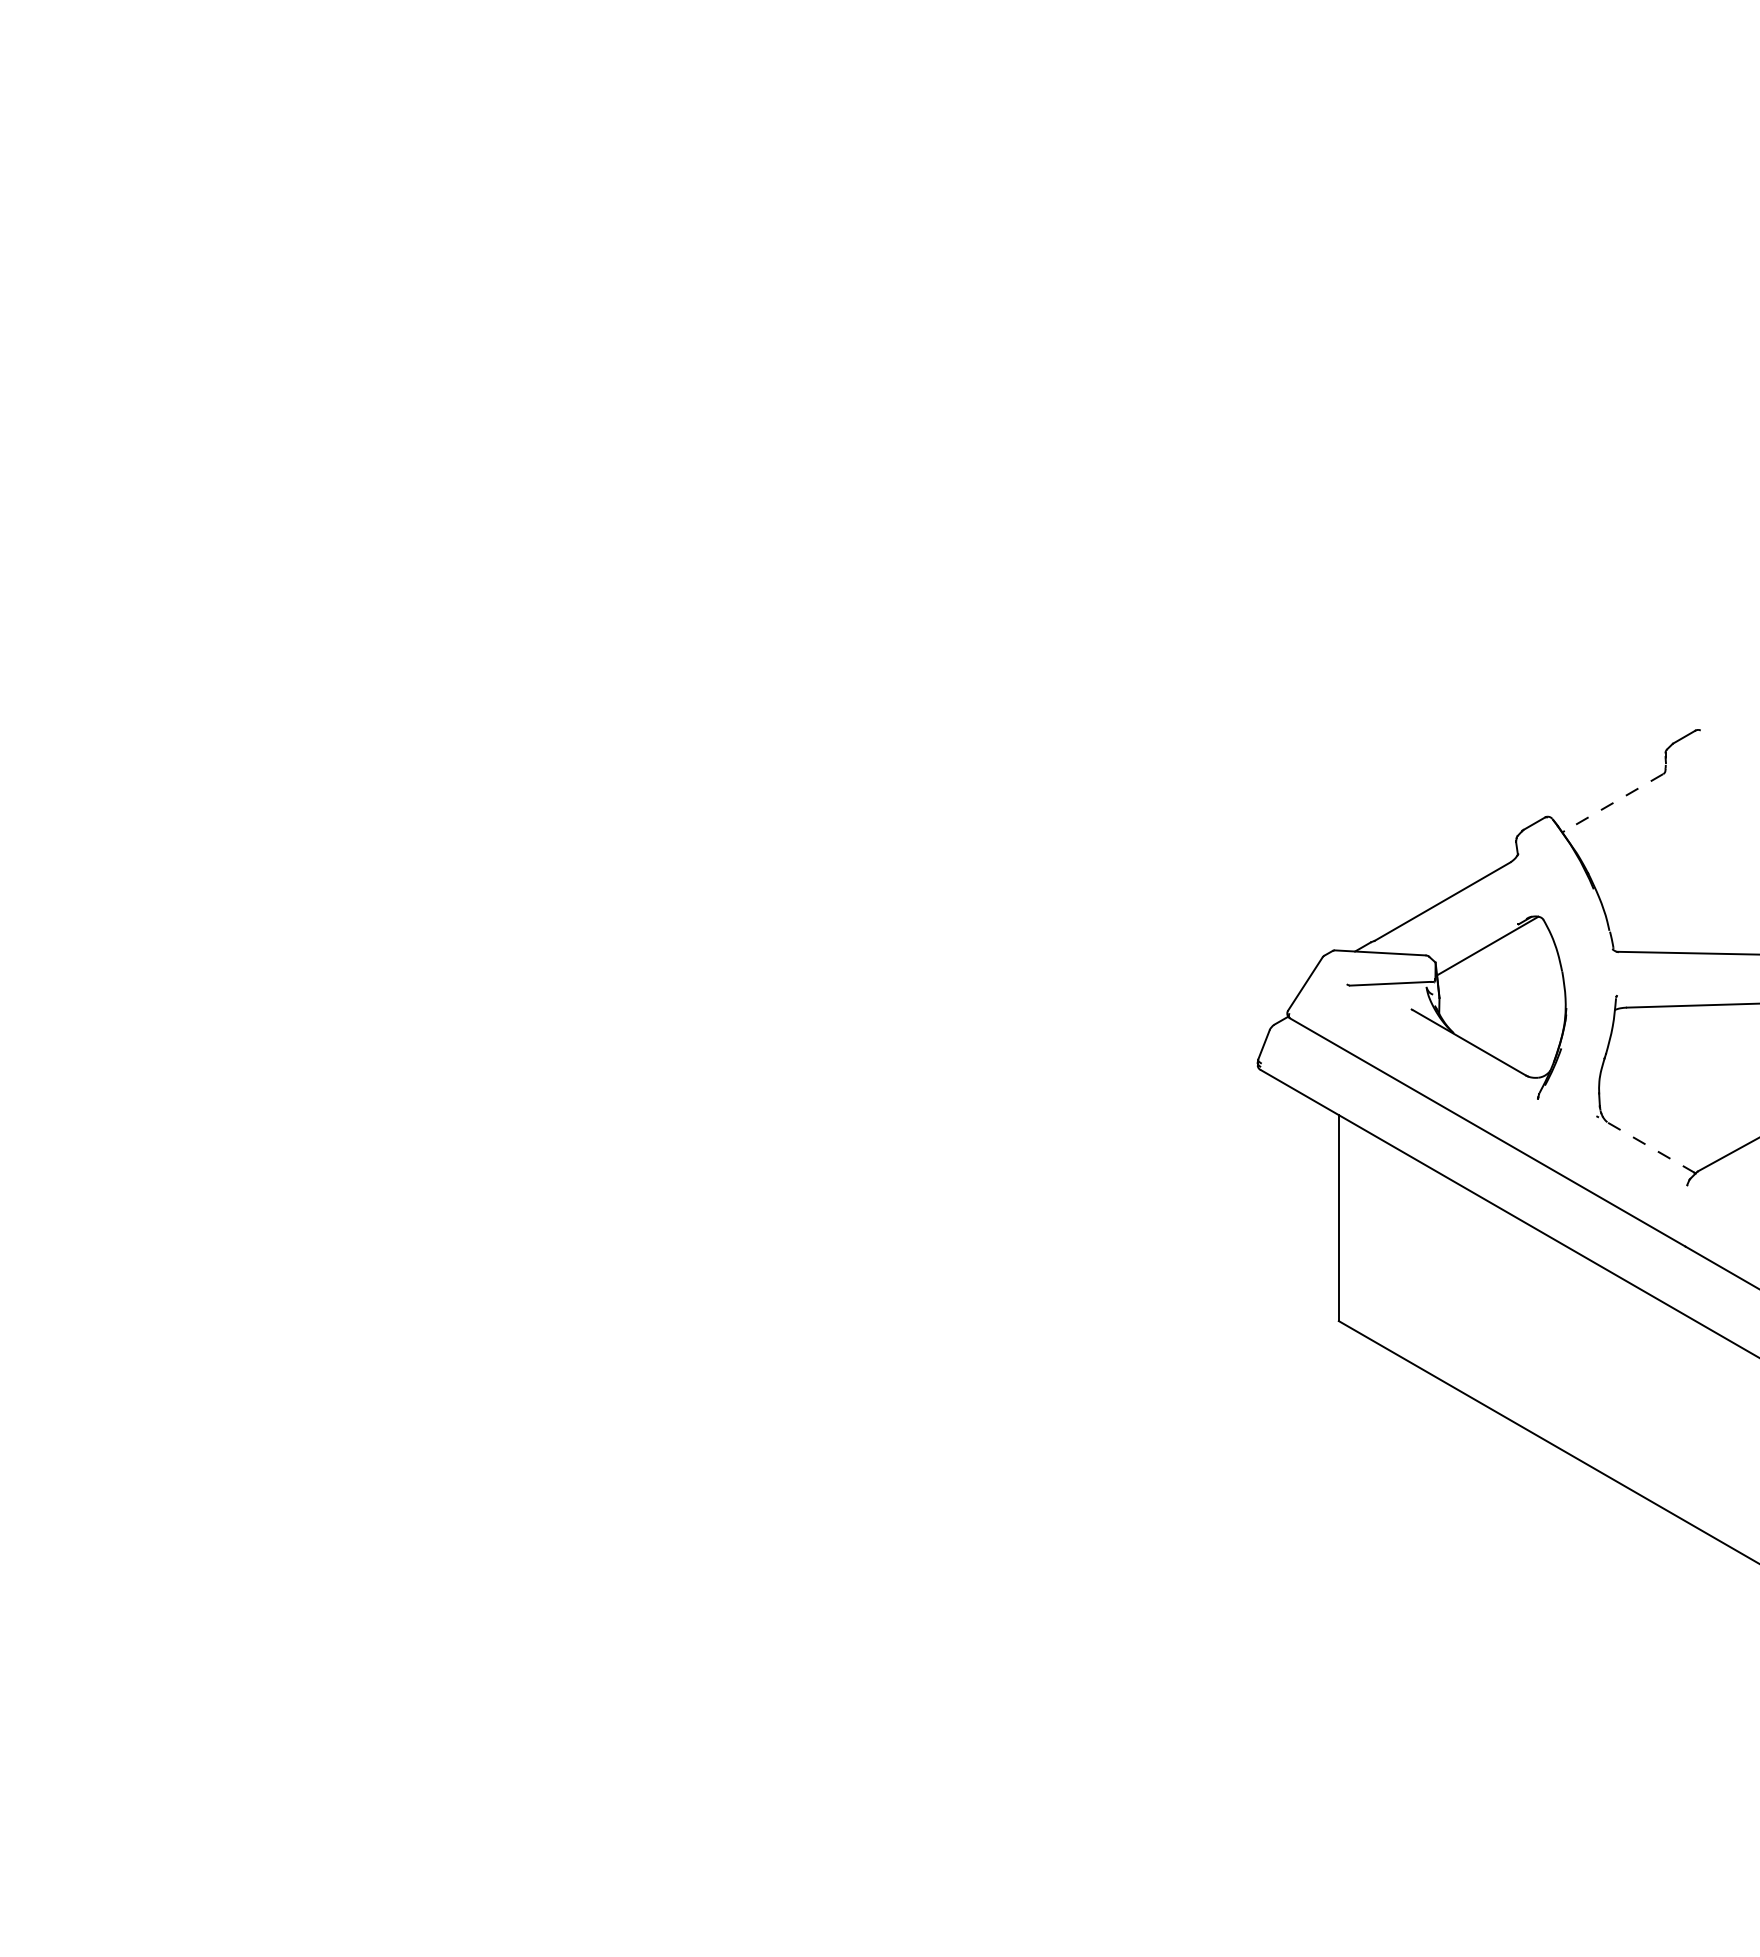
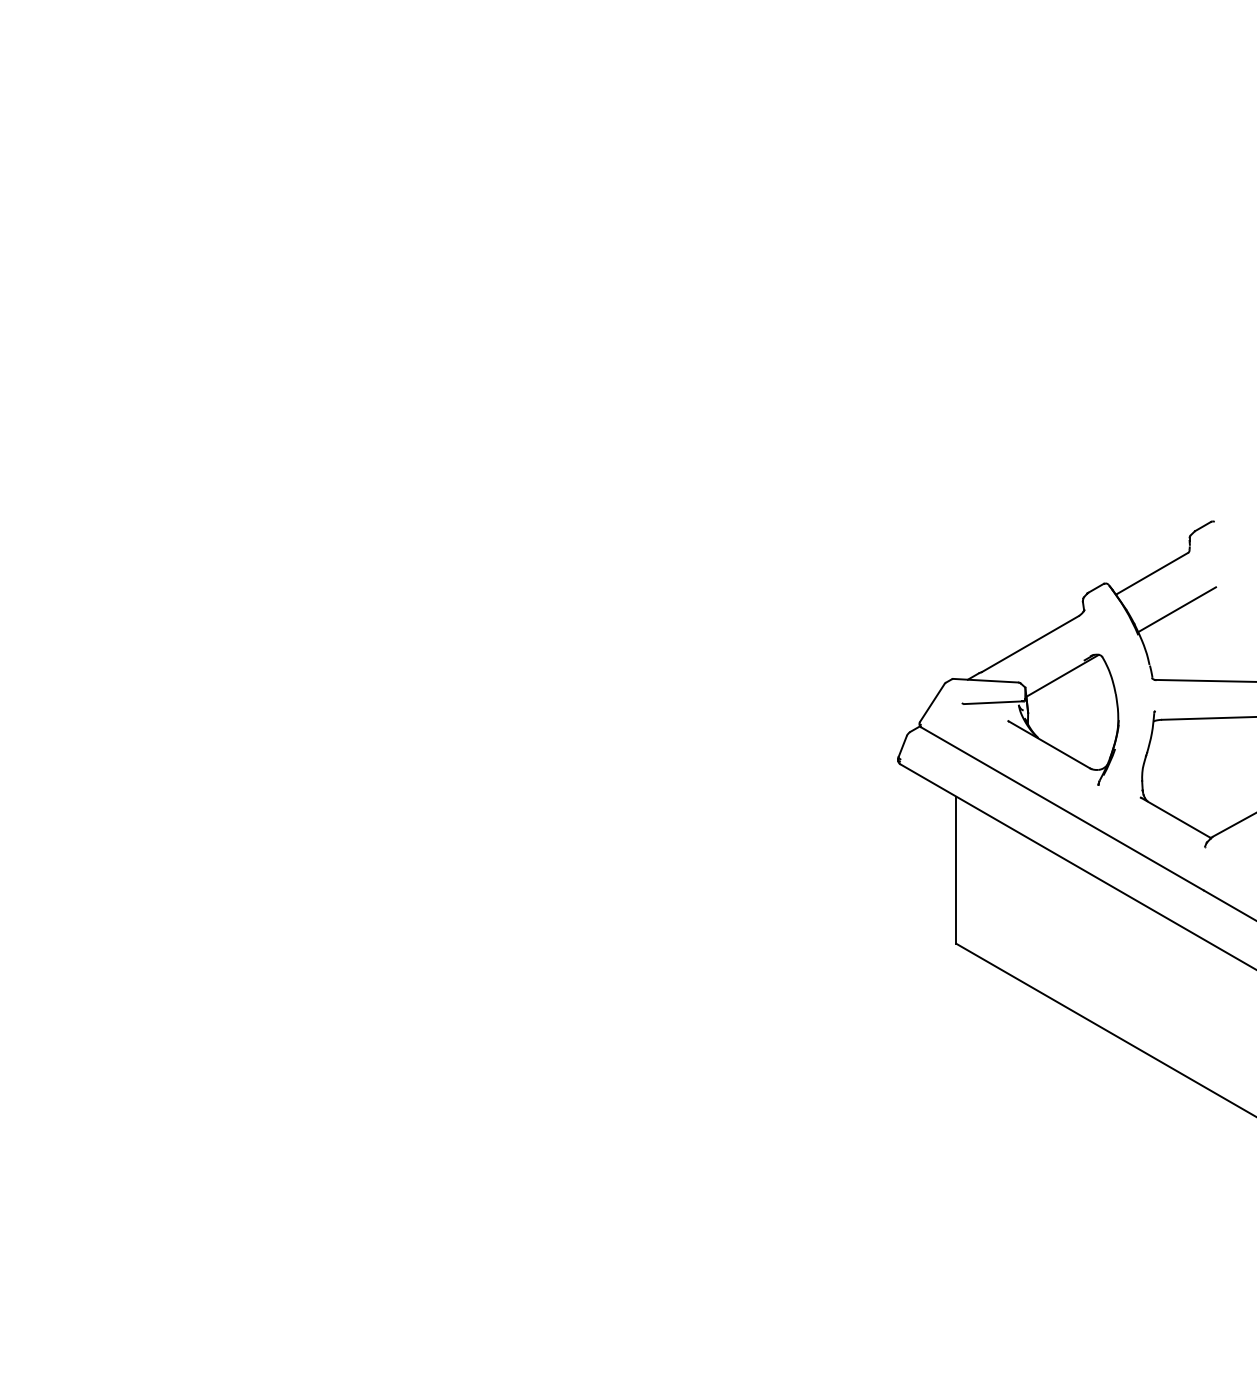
line: (1614, 802) -> (1153, 573), dashed -> solid
line: (1647, 853) -> (1176, 609), added
line: (1646, 1144) -> (1176, 817), dashed -> solid

